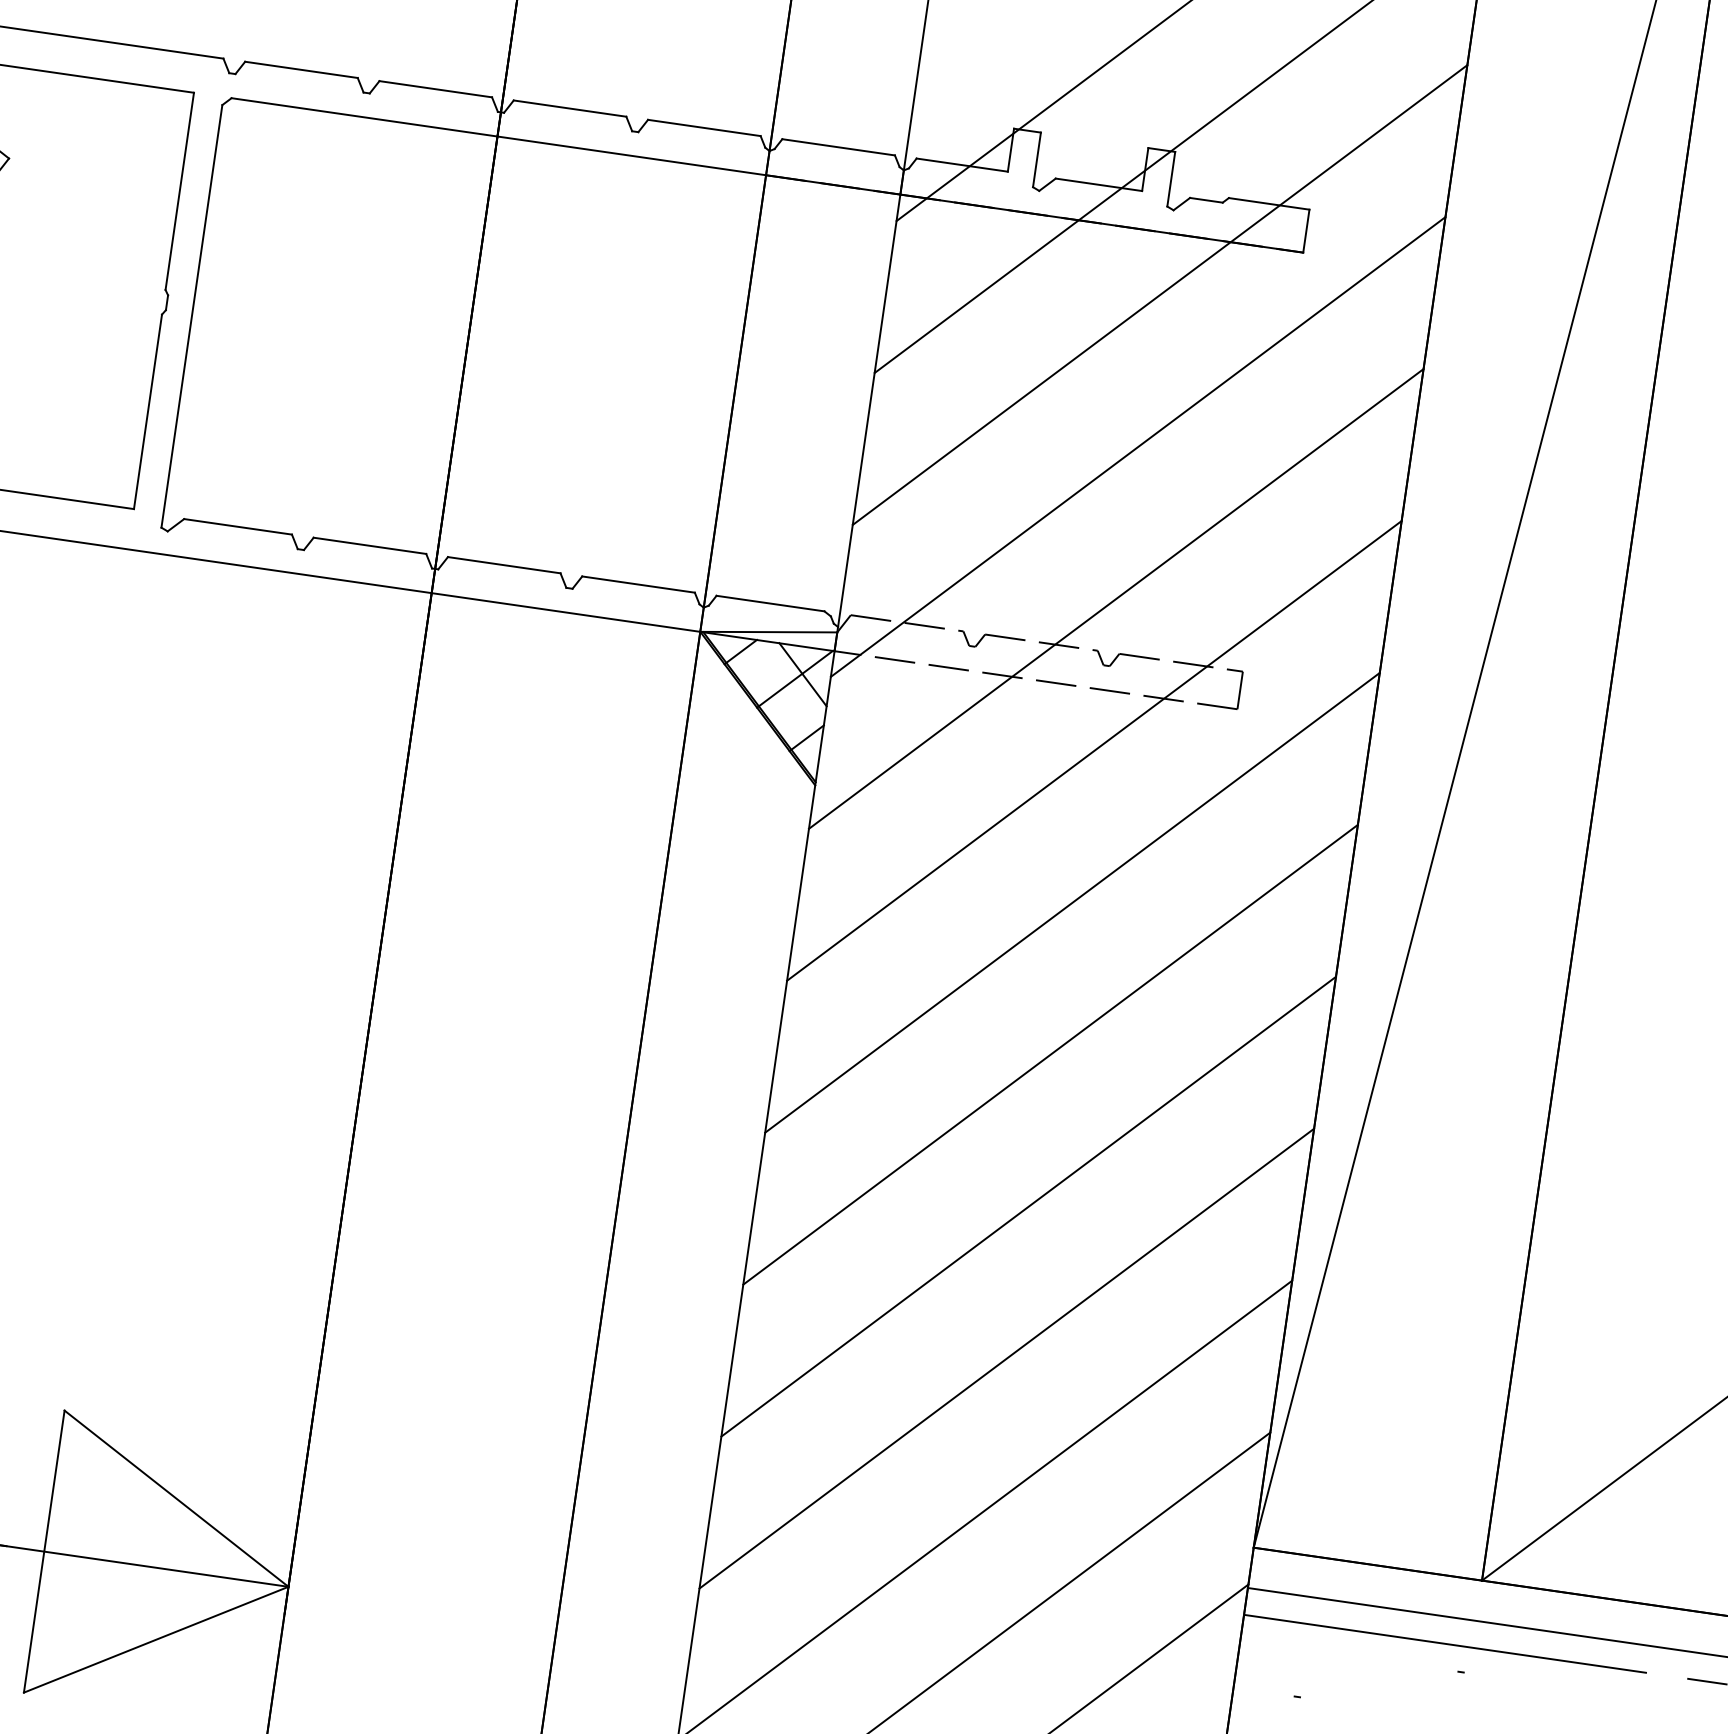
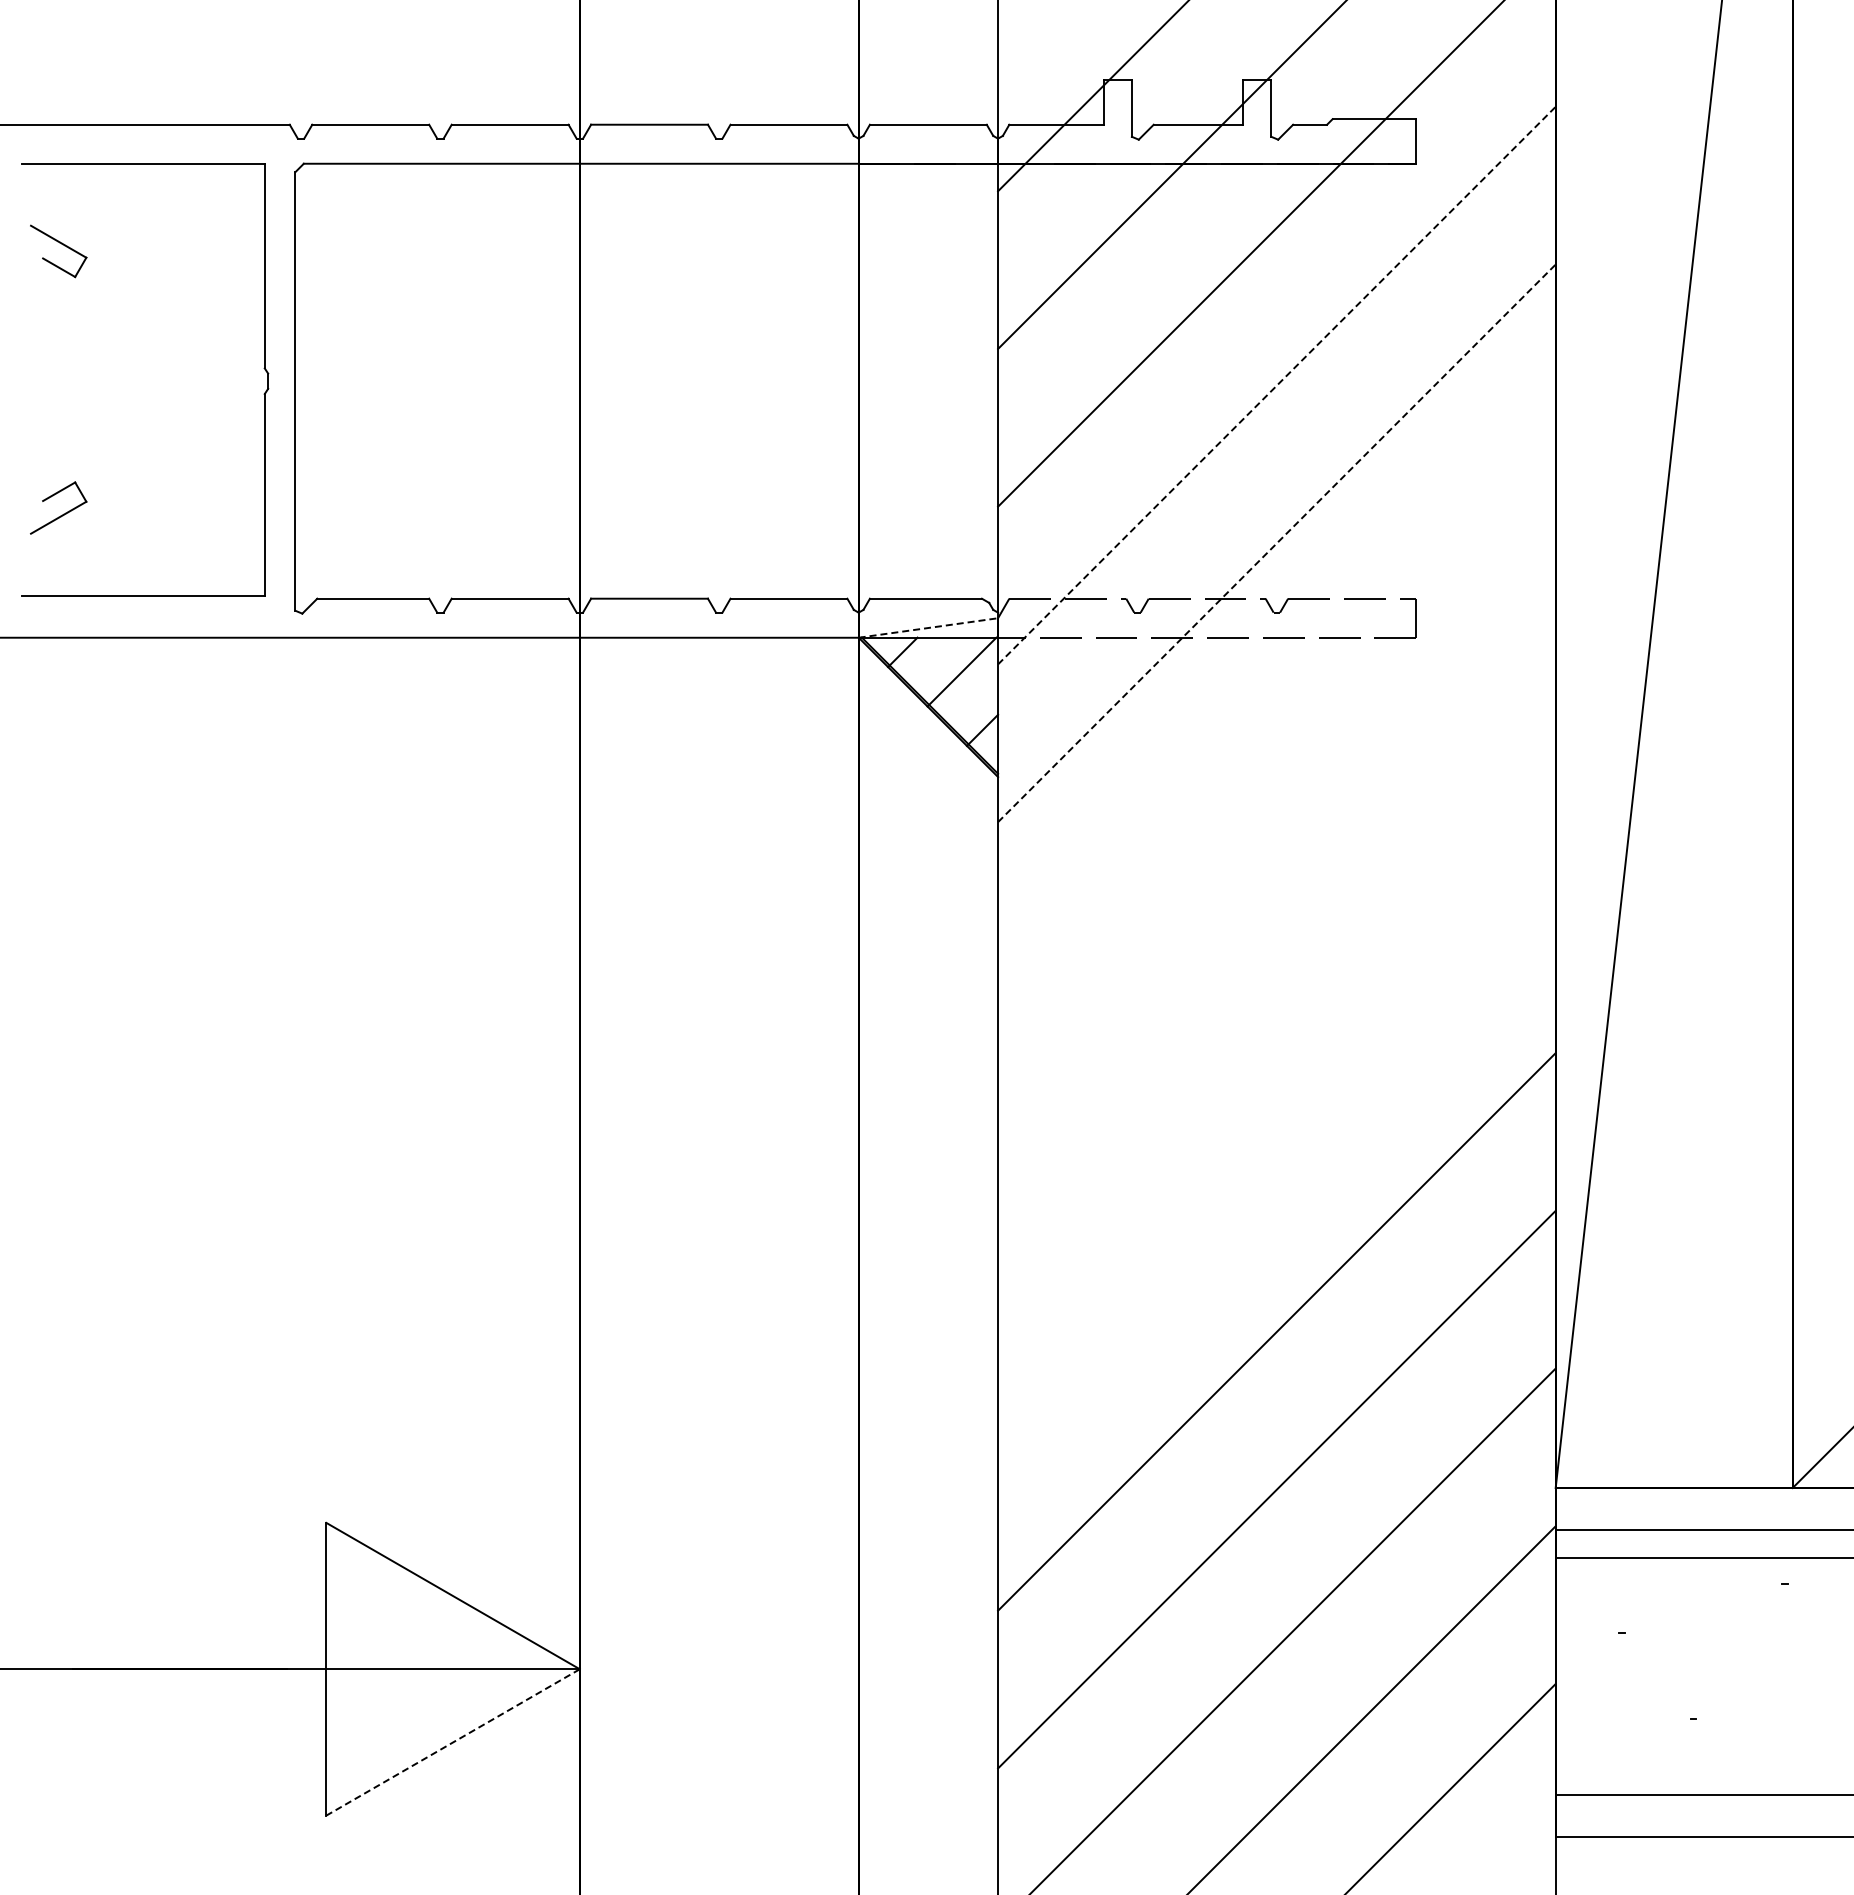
line: (1138, 446) -> (1277, 385), solid -> dashed
line: (1116, 599) -> (1277, 543), solid -> dashed
line: (768, 631) -> (928, 627), solid -> dashed
line: (803, 673) -> (969, 665), removed
line: (1094, 750) -> (1276, 700), removed
line: (1072, 902) -> (1276, 858), removed
line: (1050, 1054) -> (1276, 1016), removed
line: (1028, 1206) -> (1276, 1174), removed
line: (155, 1639) -> (452, 1742), solid -> dashed

